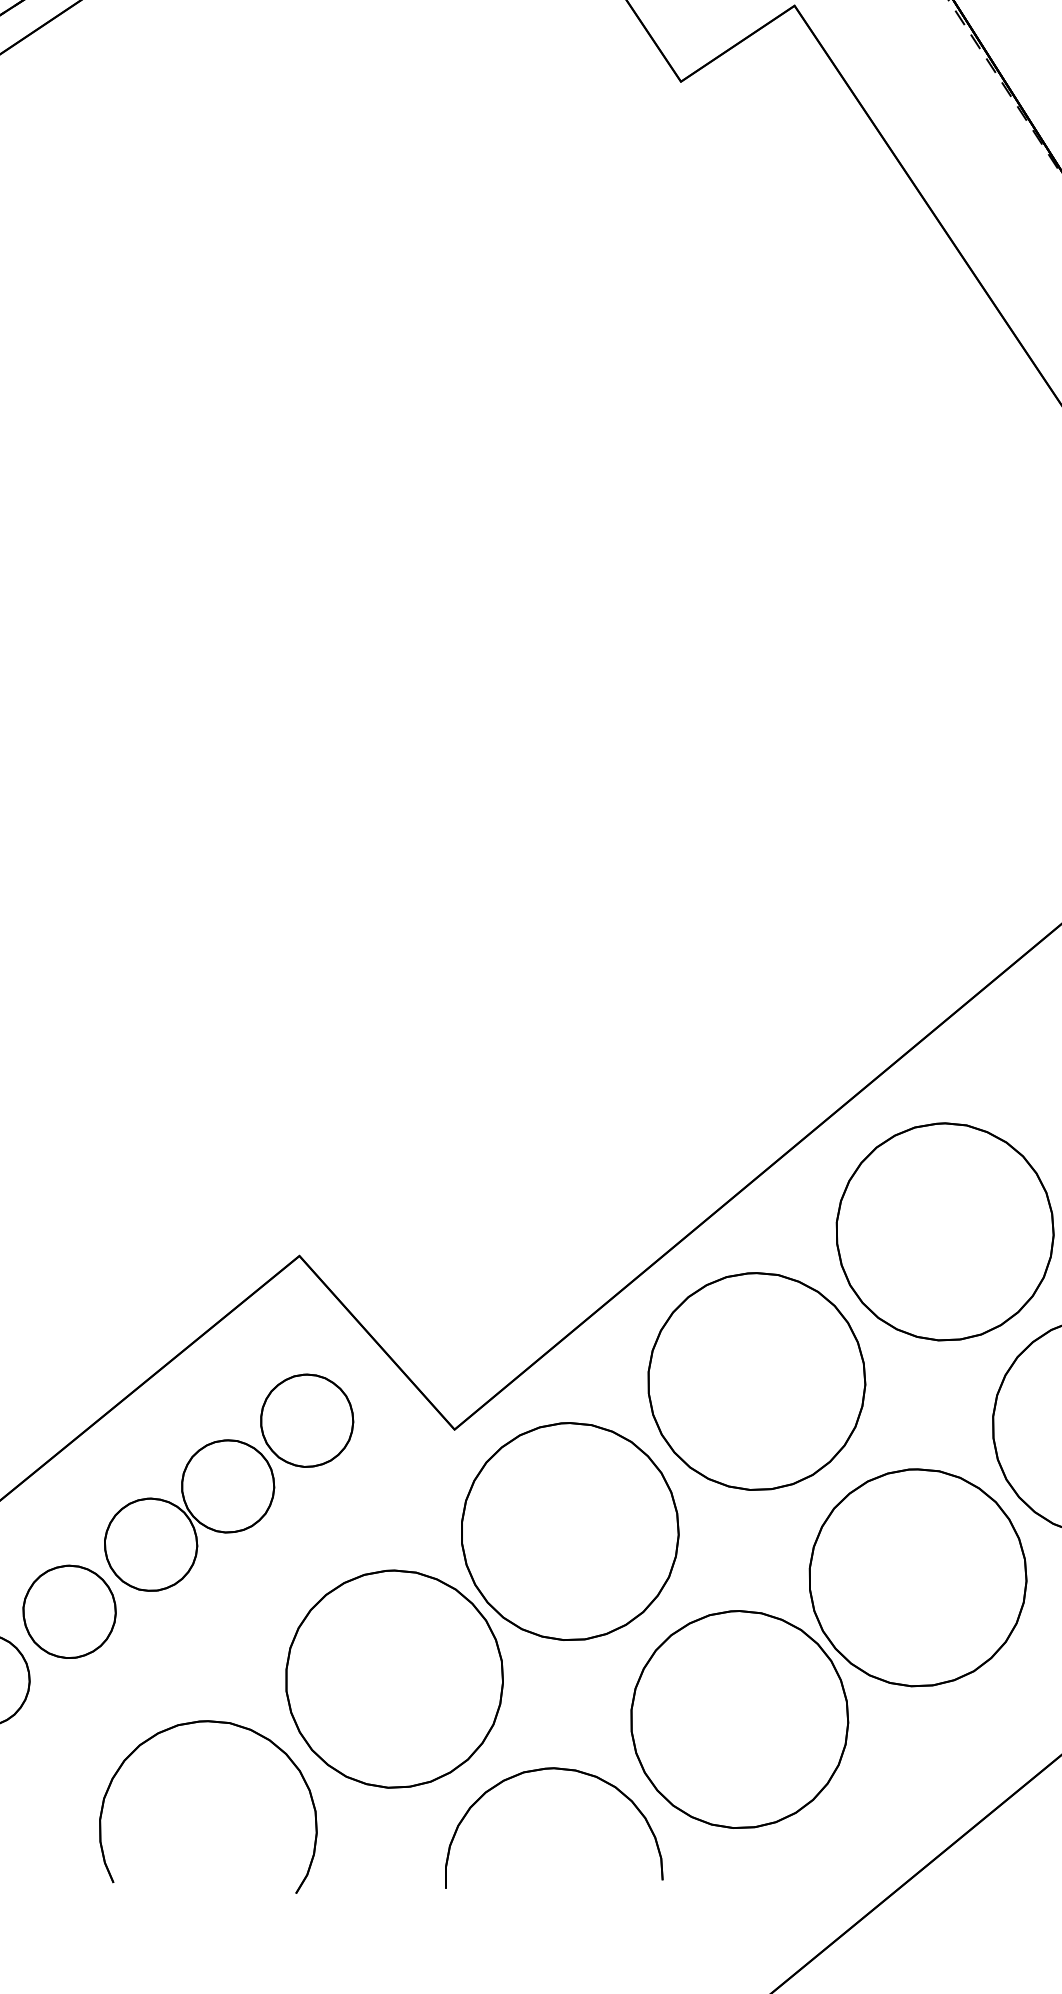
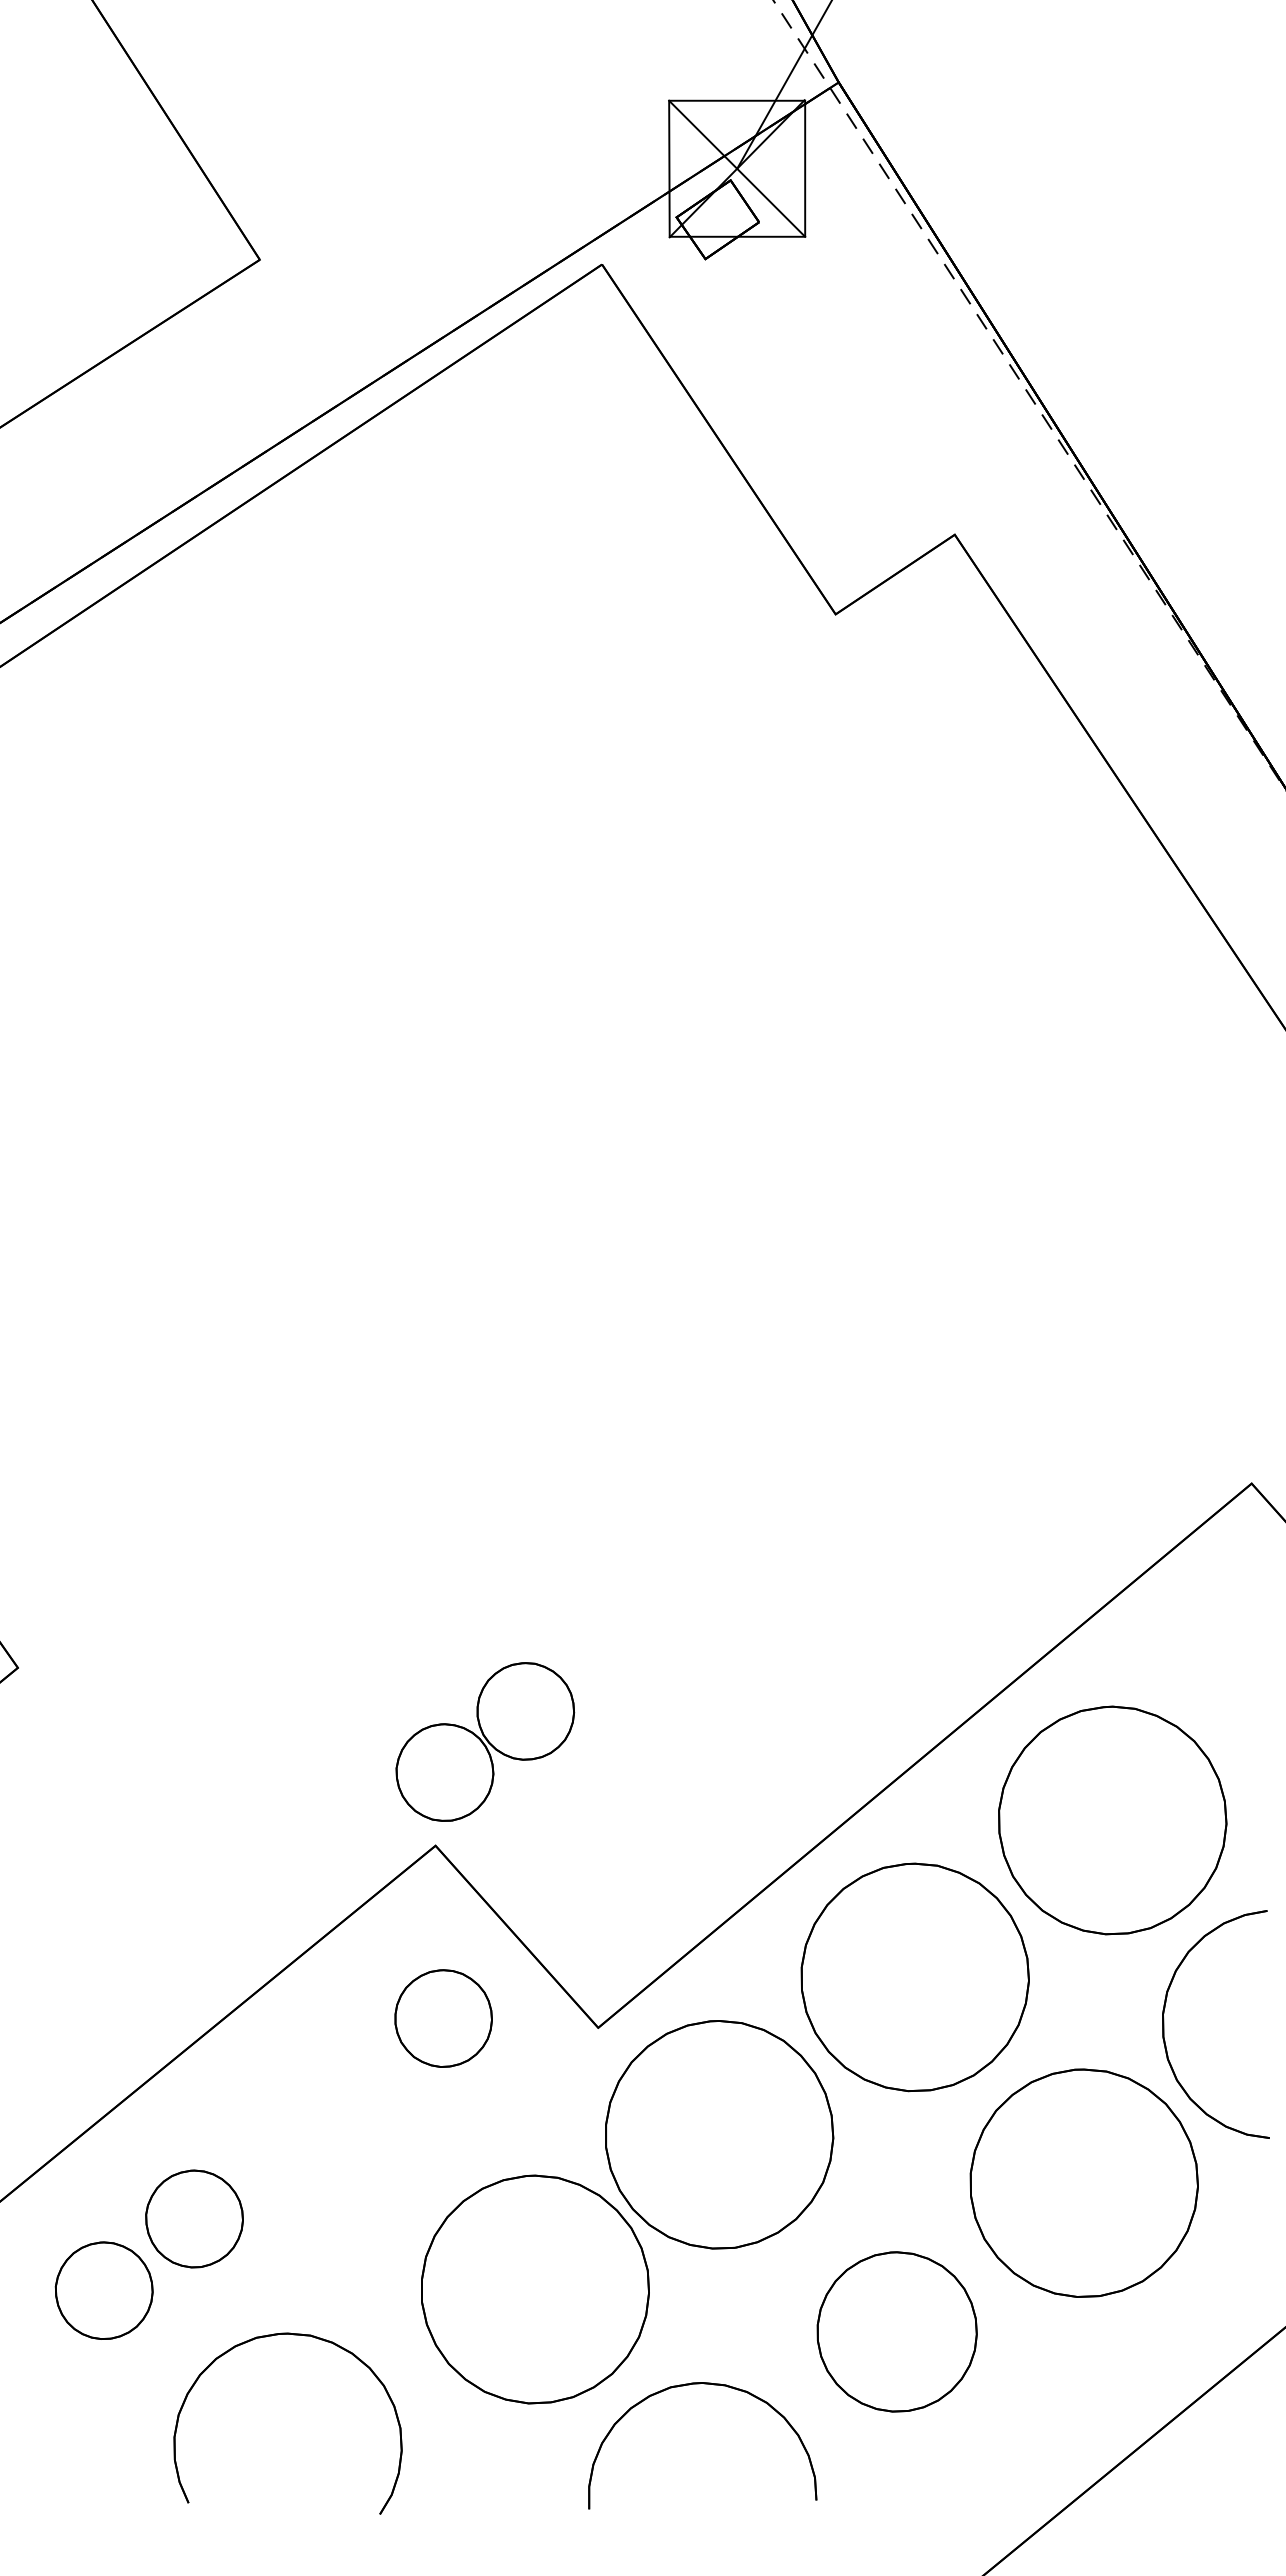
part: (189, 1515) -> (485, 1741), moved
part: (738, 1719) -> (896, 2331), size x0.7
part: (213, 1722) -> (293, 2335), moved

